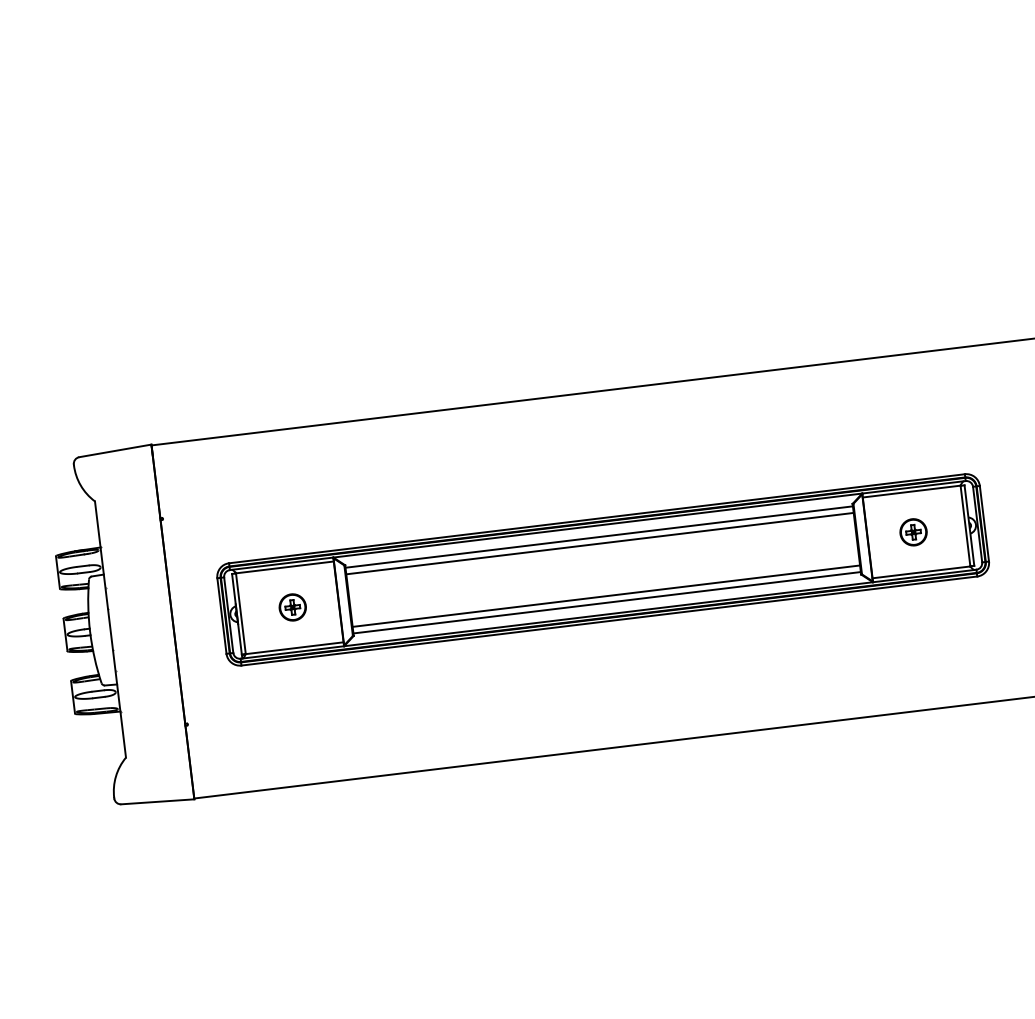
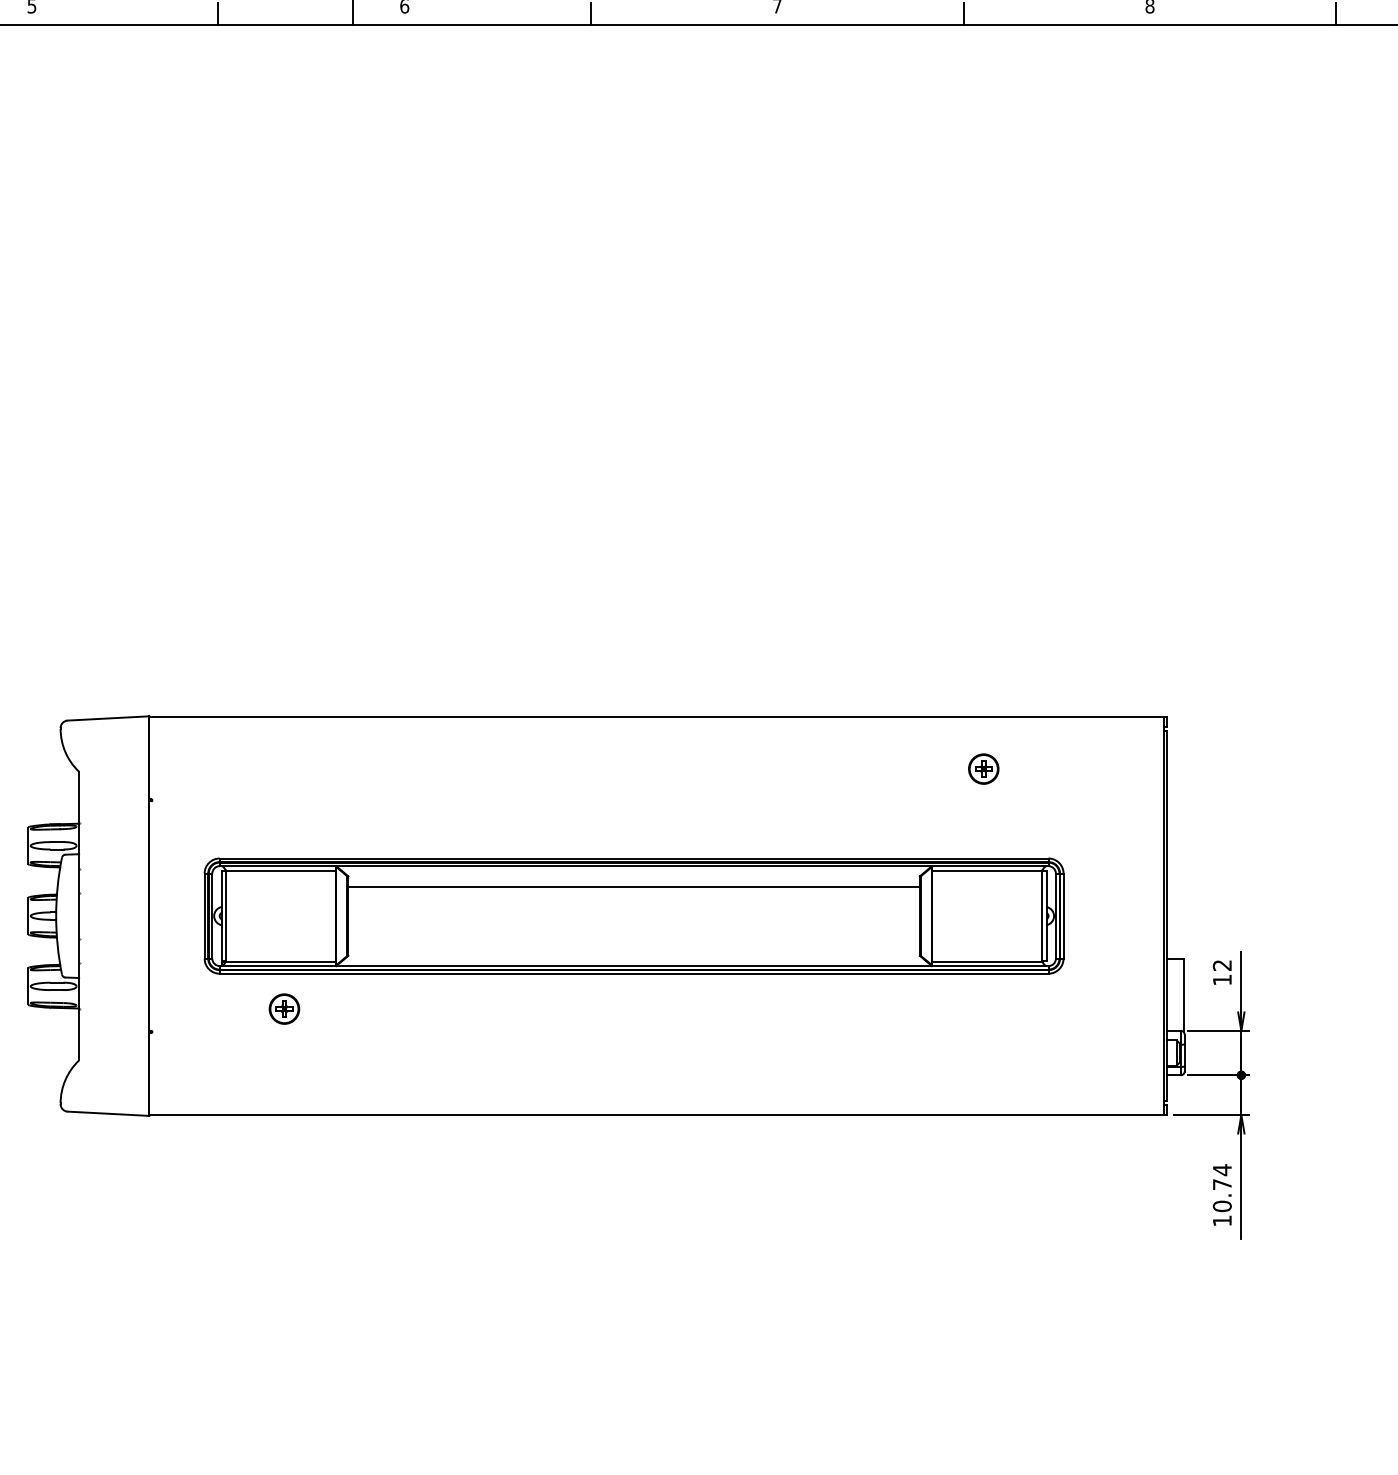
part: (913, 531) -> (983, 768), moved
line: (598, 537) -> (633, 879), removed
line: (605, 596) -> (633, 945), removed
line: (606, 603) -> (633, 953), removed
part: (292, 606) -> (284, 1008), moved

